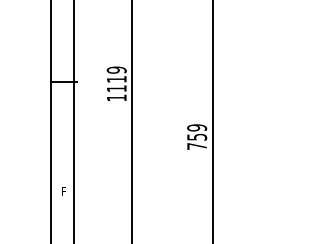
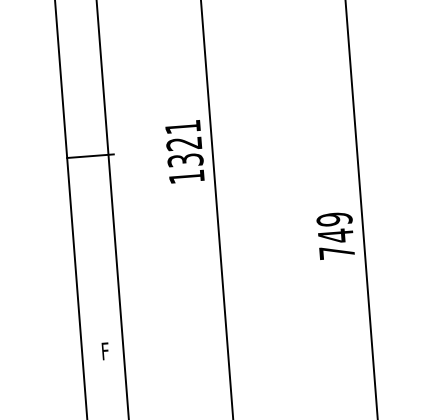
text: (116, 79) -> (183, 143), 1119 -> 1321
text: (197, 137) -> (336, 236), 759 -> 749

